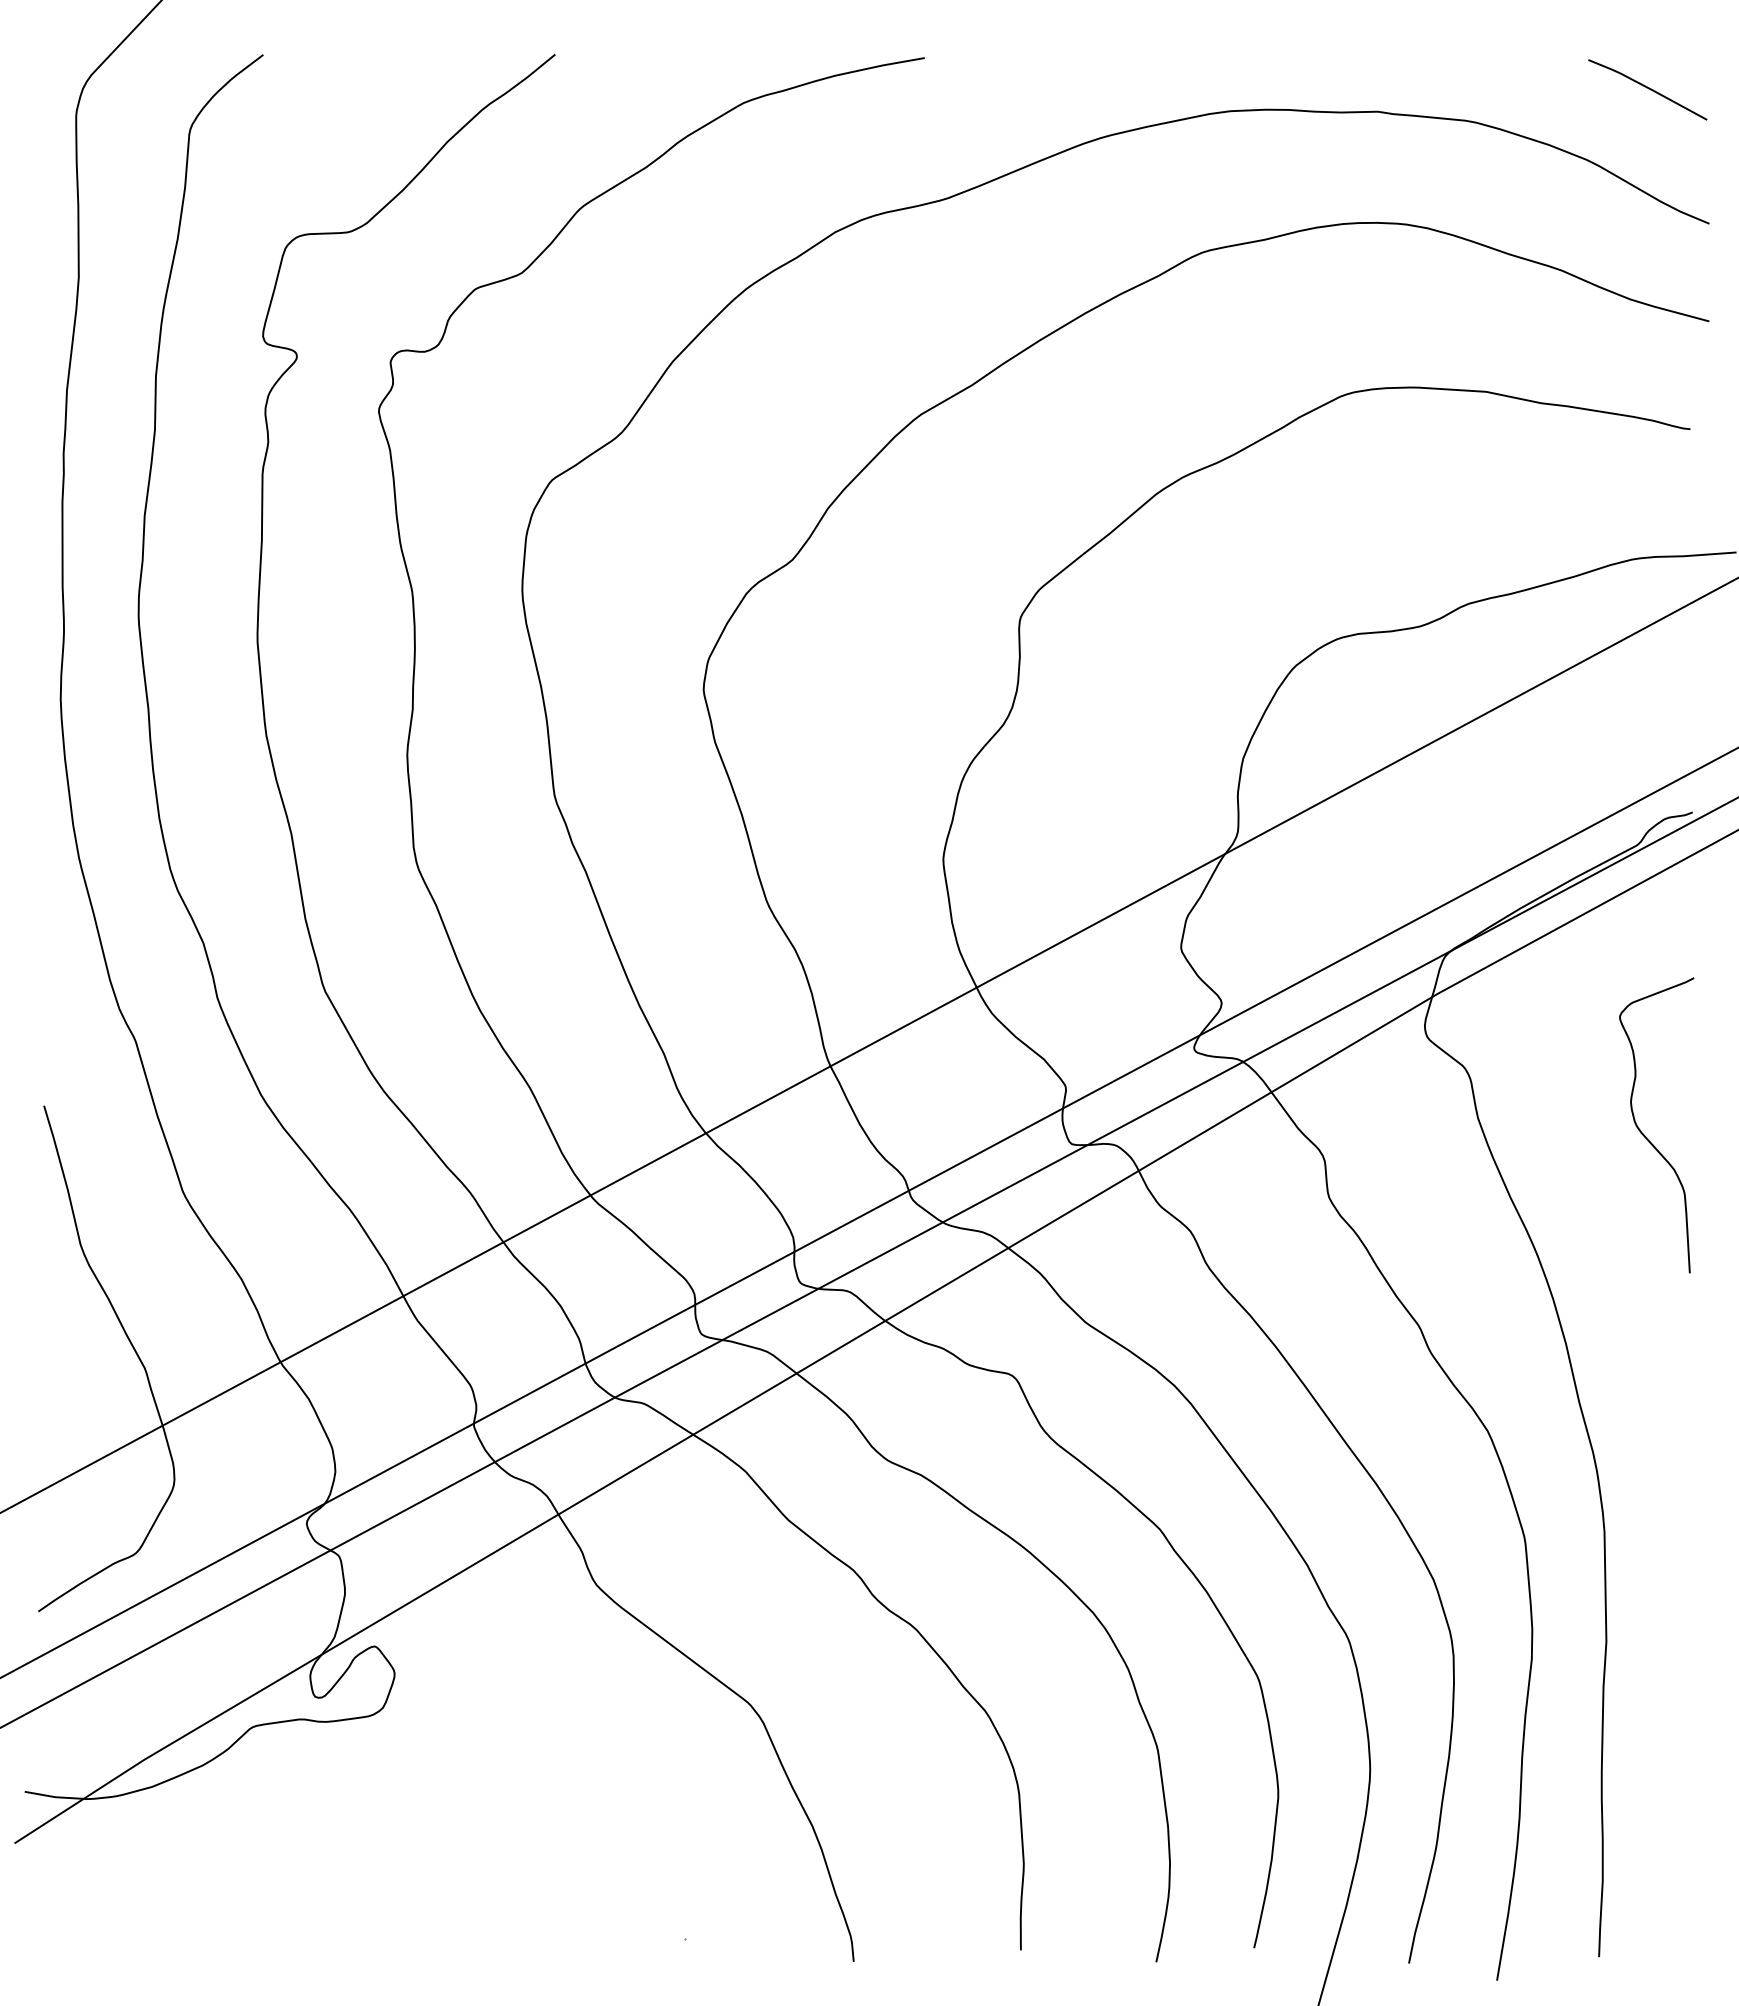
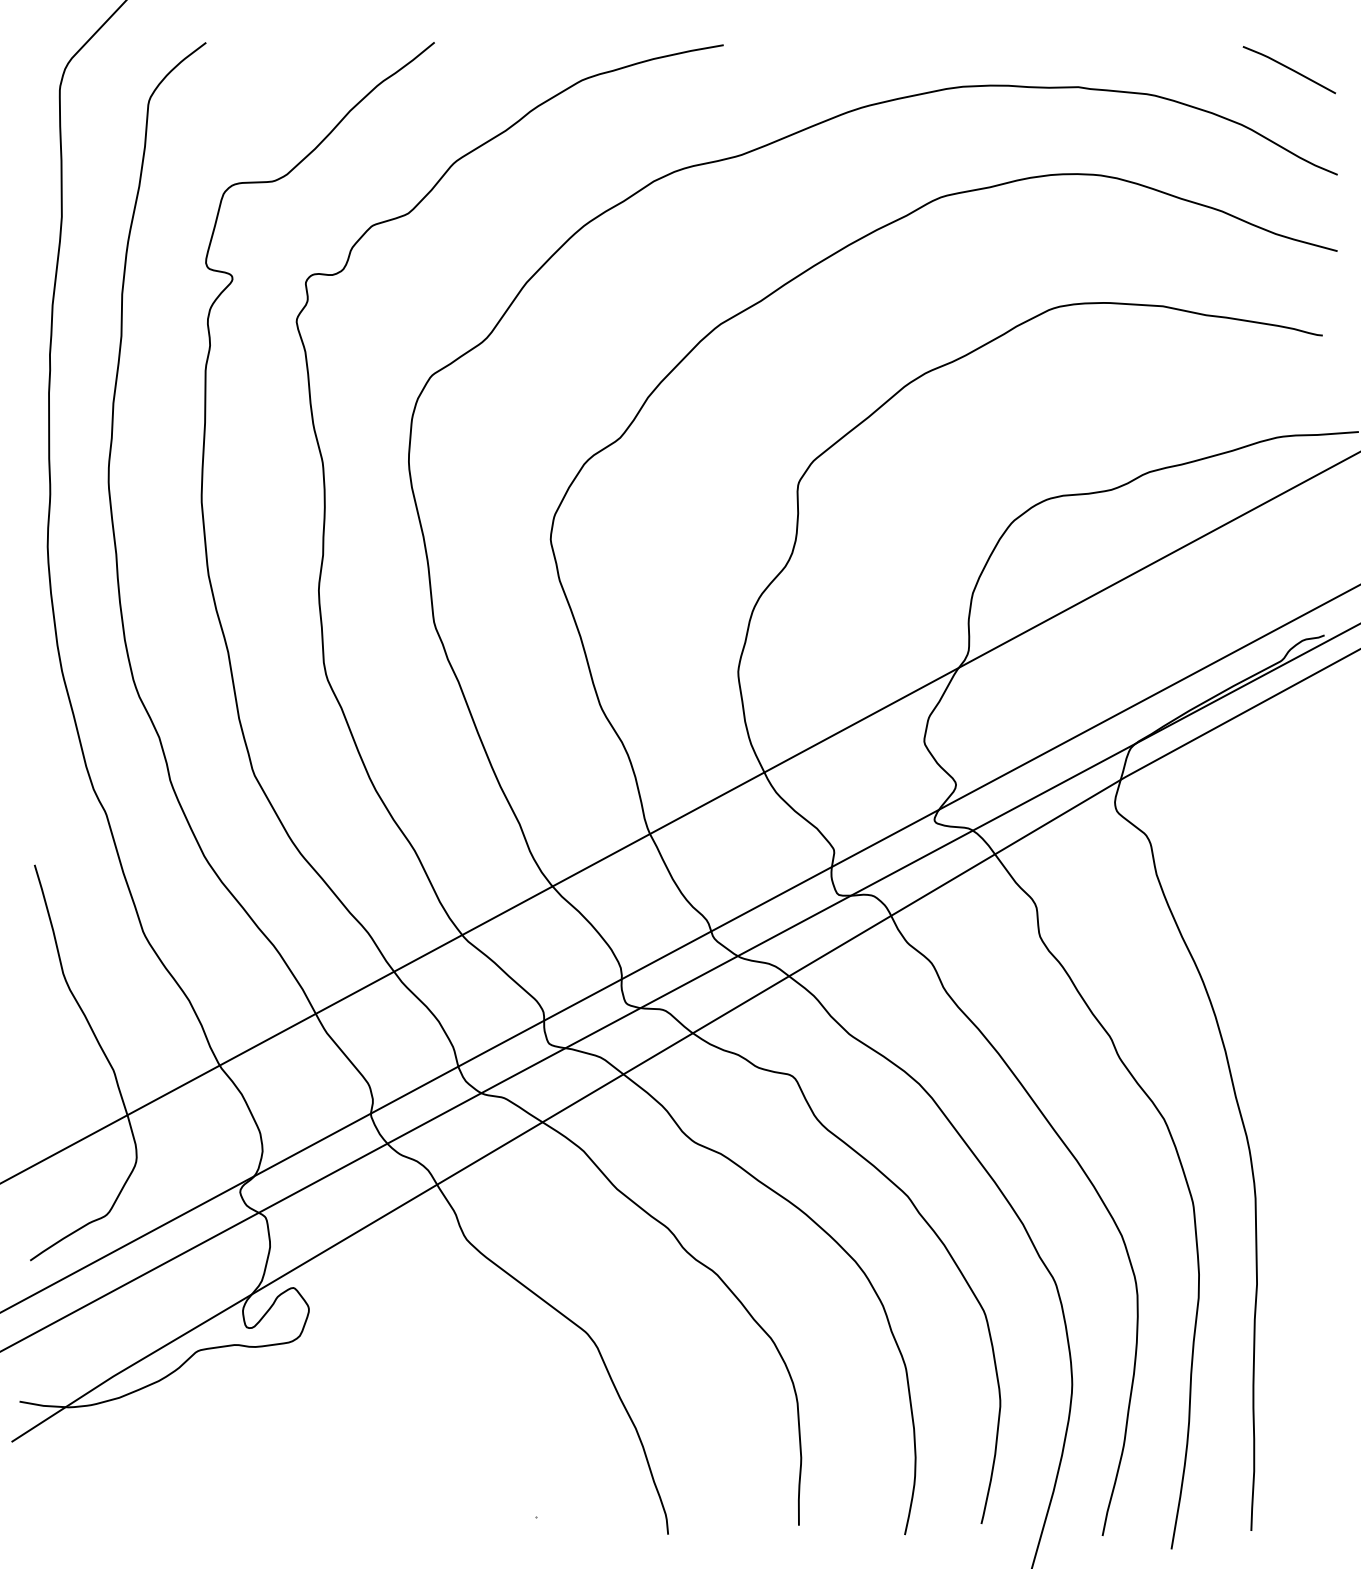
curve: (1645, 1135) -> (1287, 888), removed

